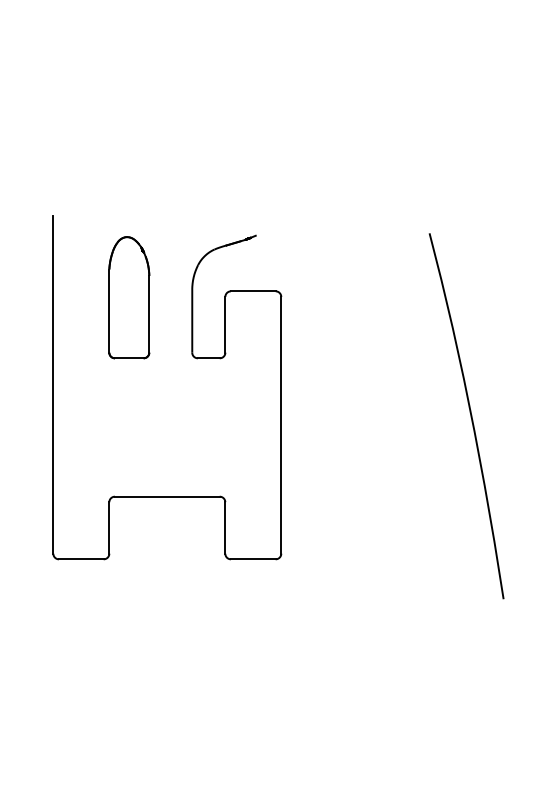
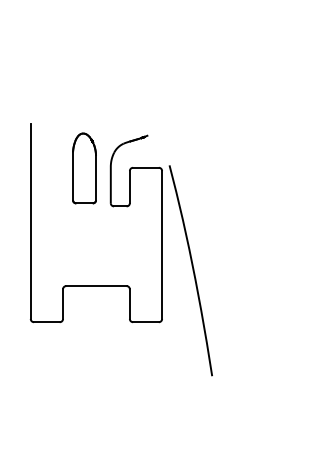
part: (129, 297) -> (84, 168), moved
curve: (469, 415) -> (192, 270), moved

